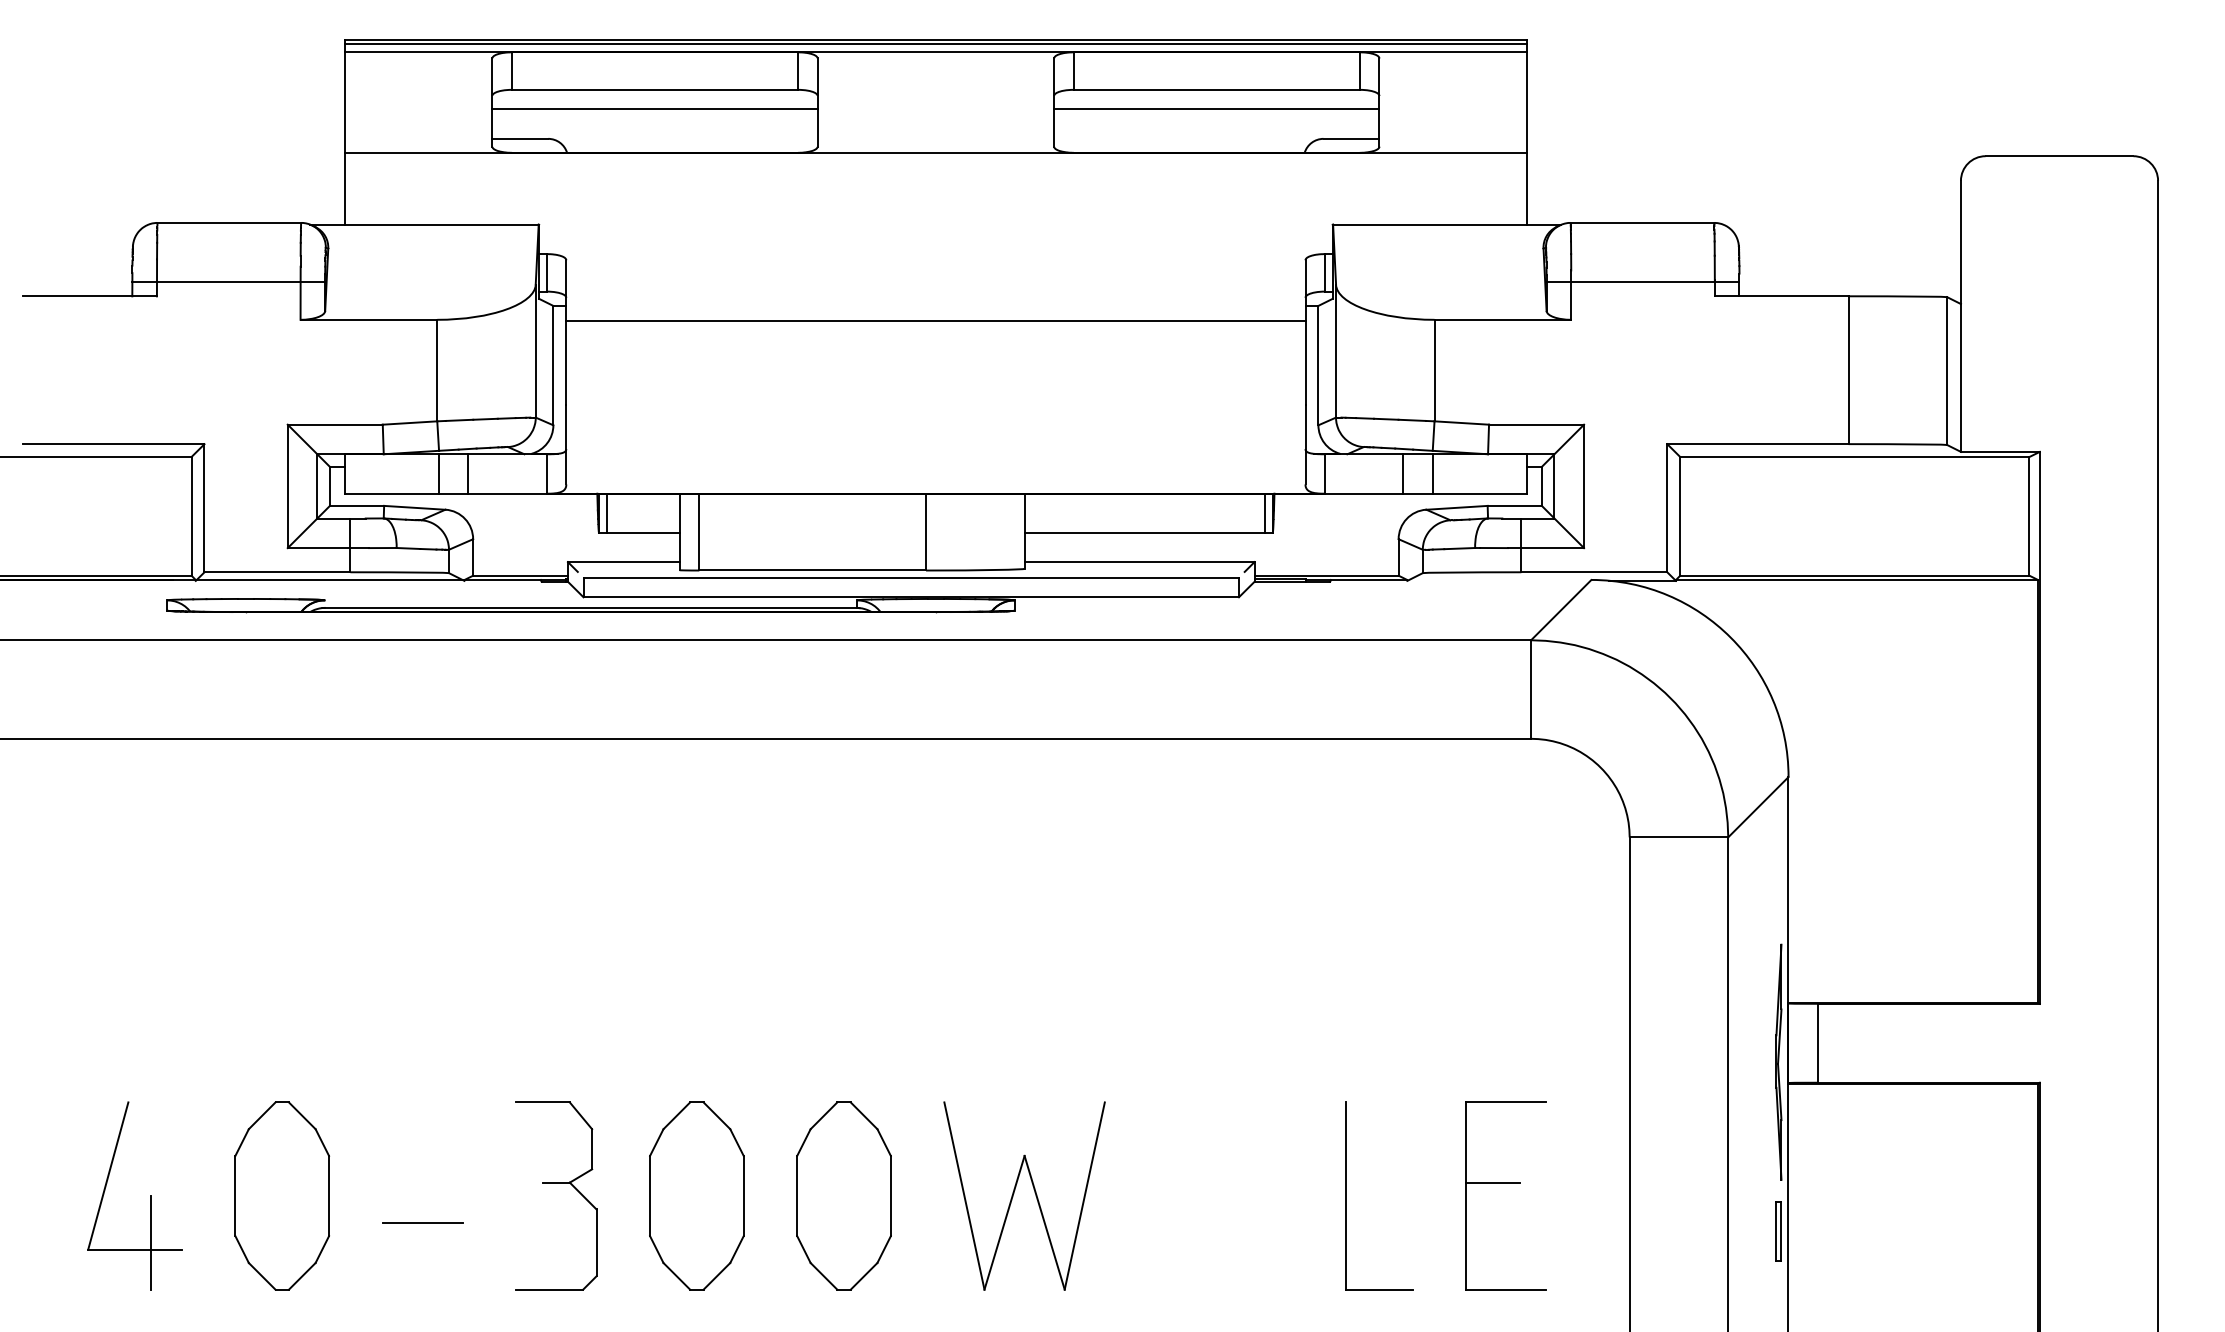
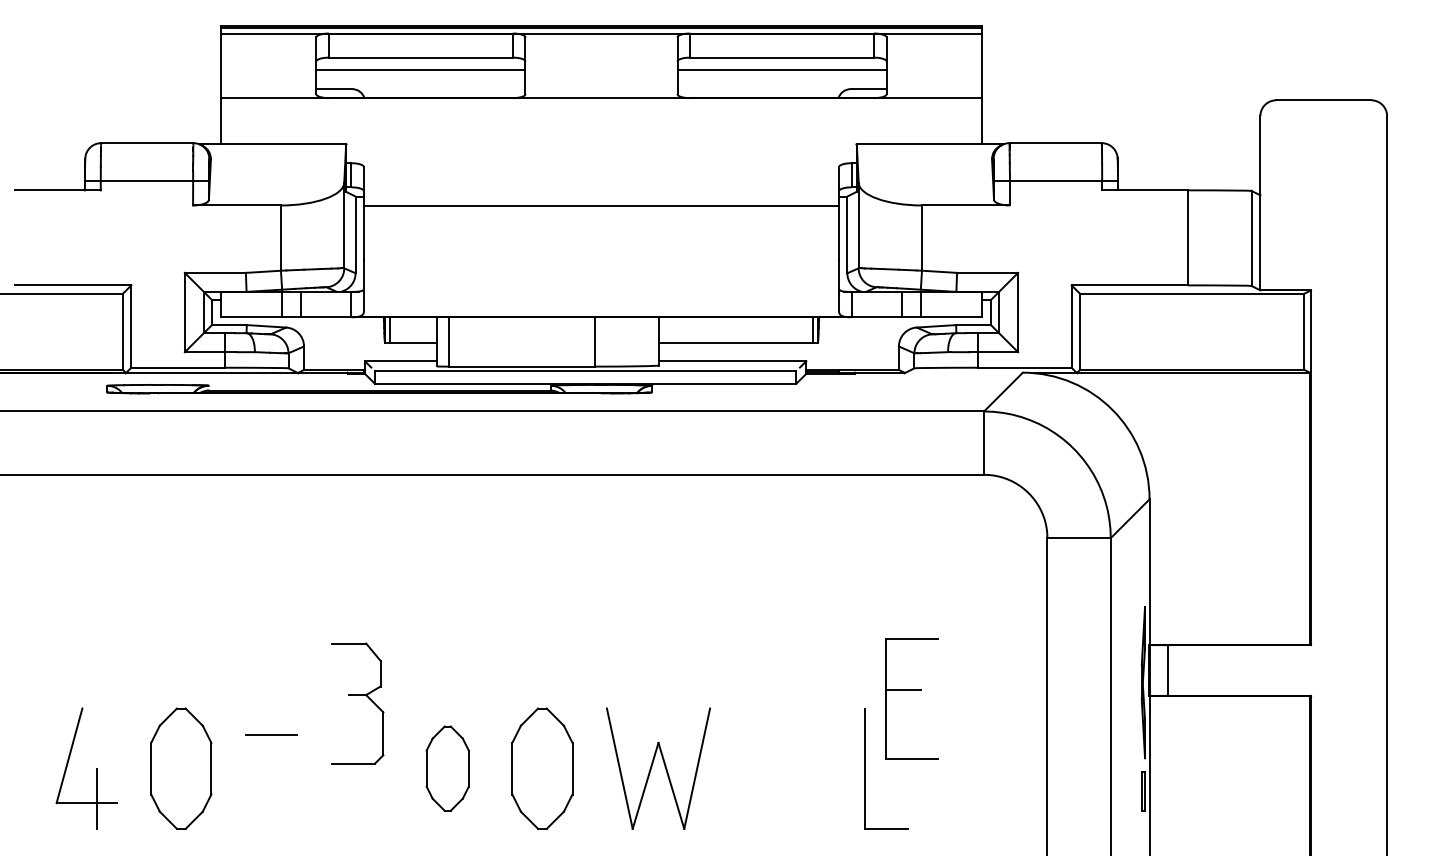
part: (556, 1183) -> (357, 695), moved
part: (1505, 1183) -> (911, 690), moved
part: (696, 1195) -> (447, 768), size x0.7
line: (422, 1222) -> (271, 734), moved

